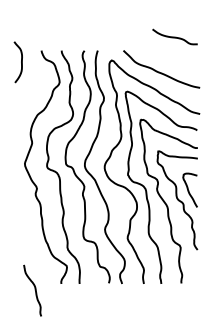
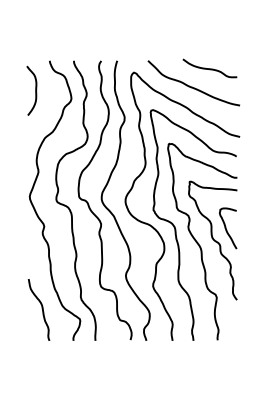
curve: (174, 37) -> (209, 68), moved
curve: (21, 62) -> (35, 90), moved
curve: (34, 289) -> (41, 308), moved

